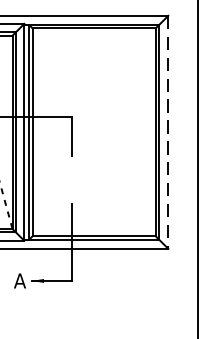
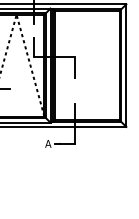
line: (168, 133) -> (126, 66), dashed -> solid

